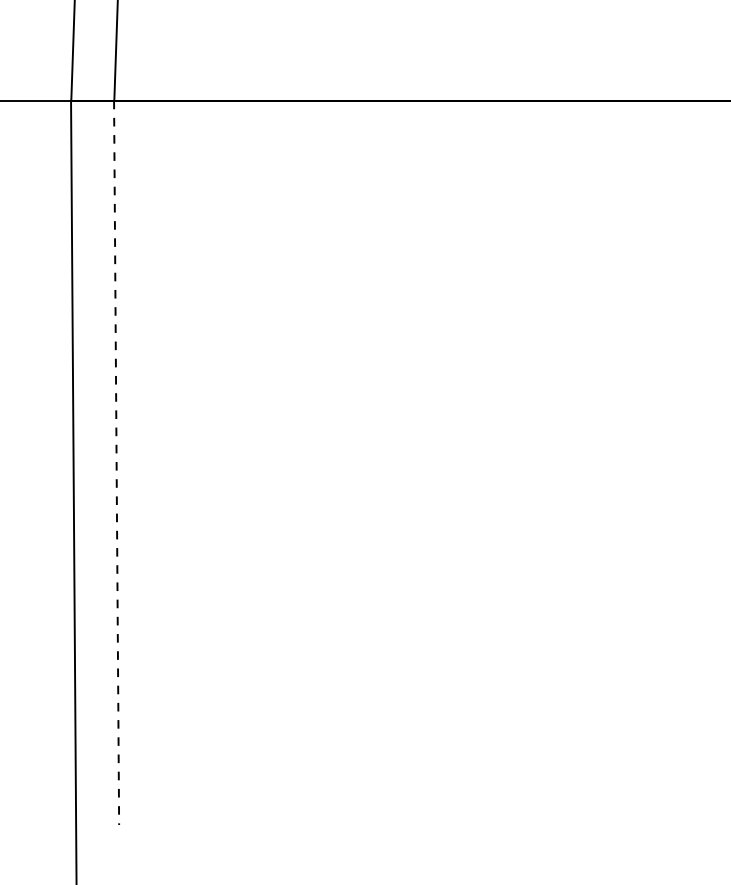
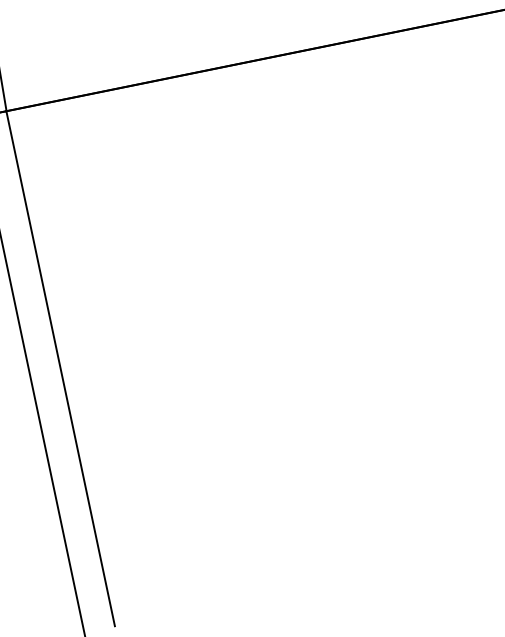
line: (116, 463) -> (60, 369), dashed -> solid

